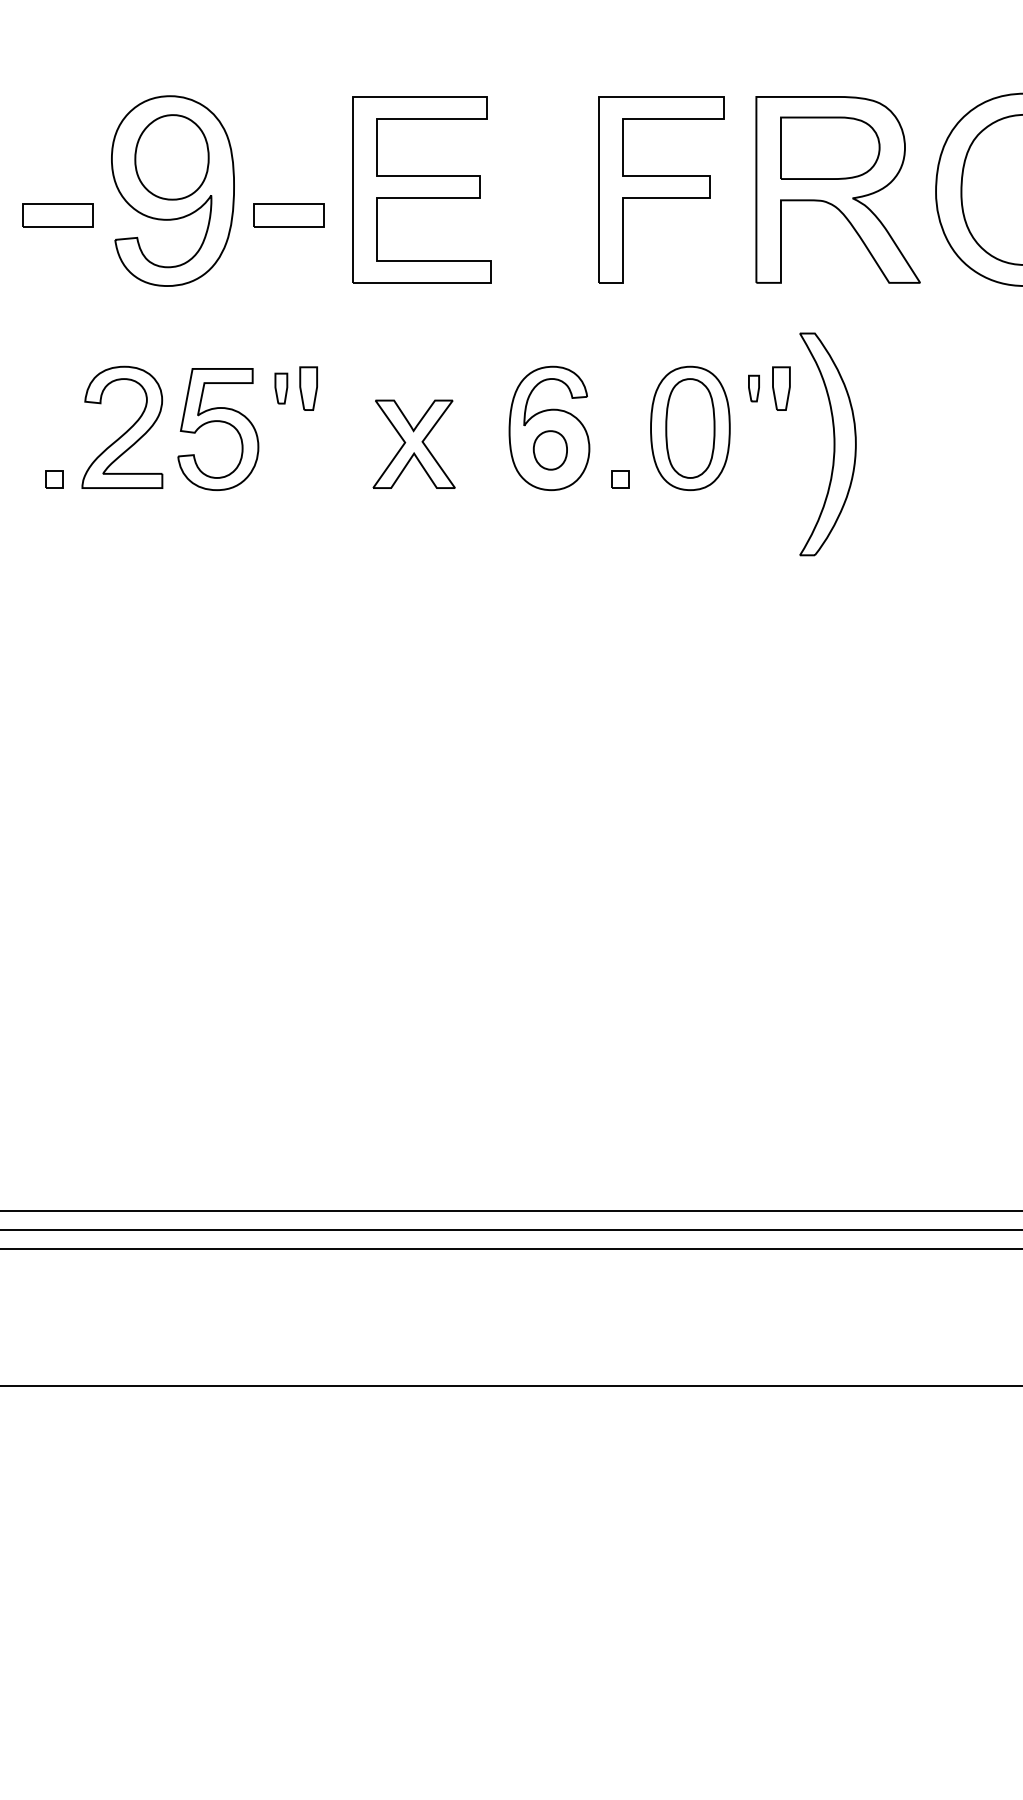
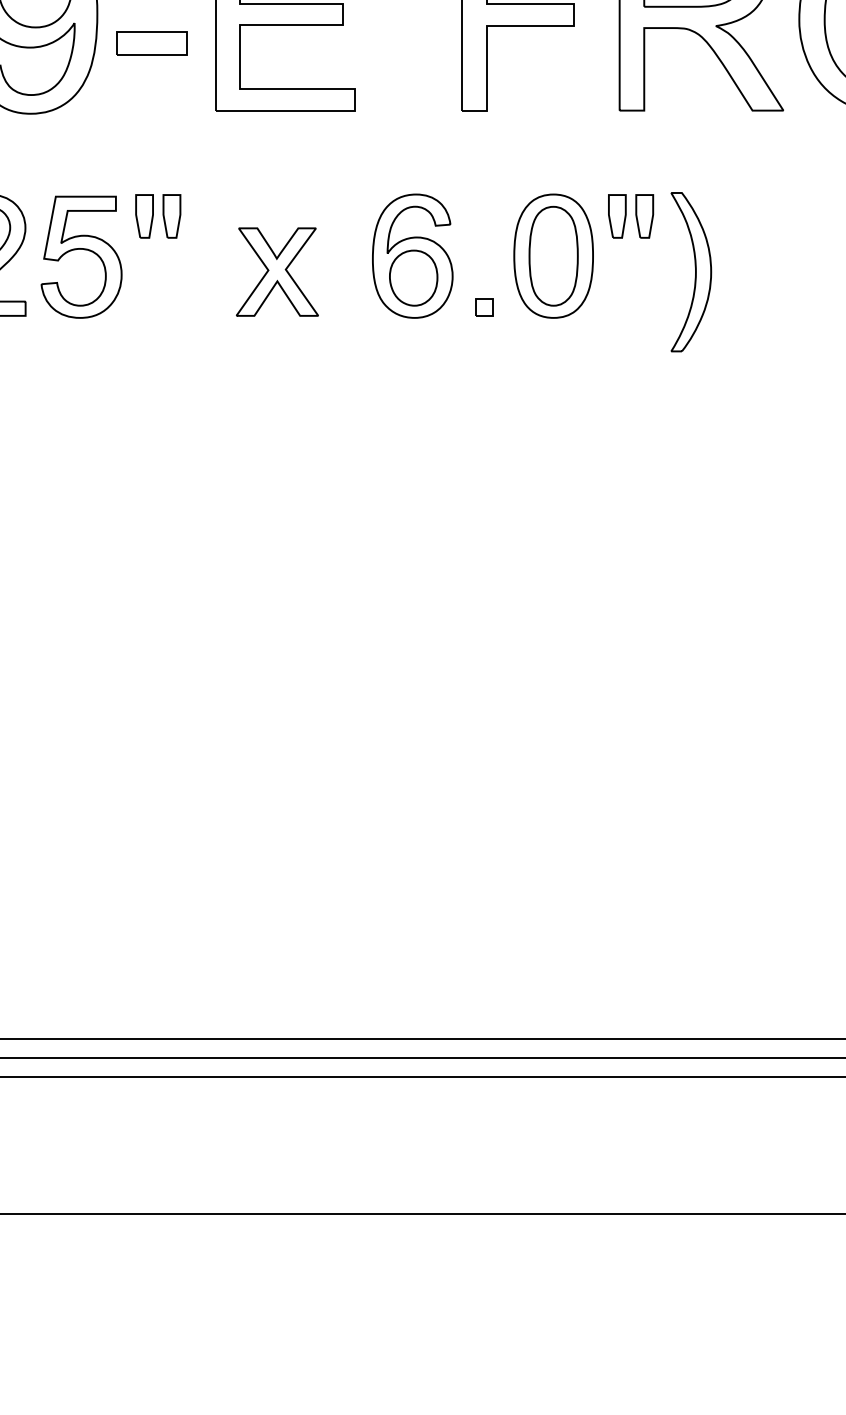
part: (281, 388) -> (144, 216), size x1.43
part: (753, 388) -> (616, 216), size x1.67
part: (827, 444) -> (690, 272), size x0.71
part: (550, 450) -> (413, 278), size x1.43

